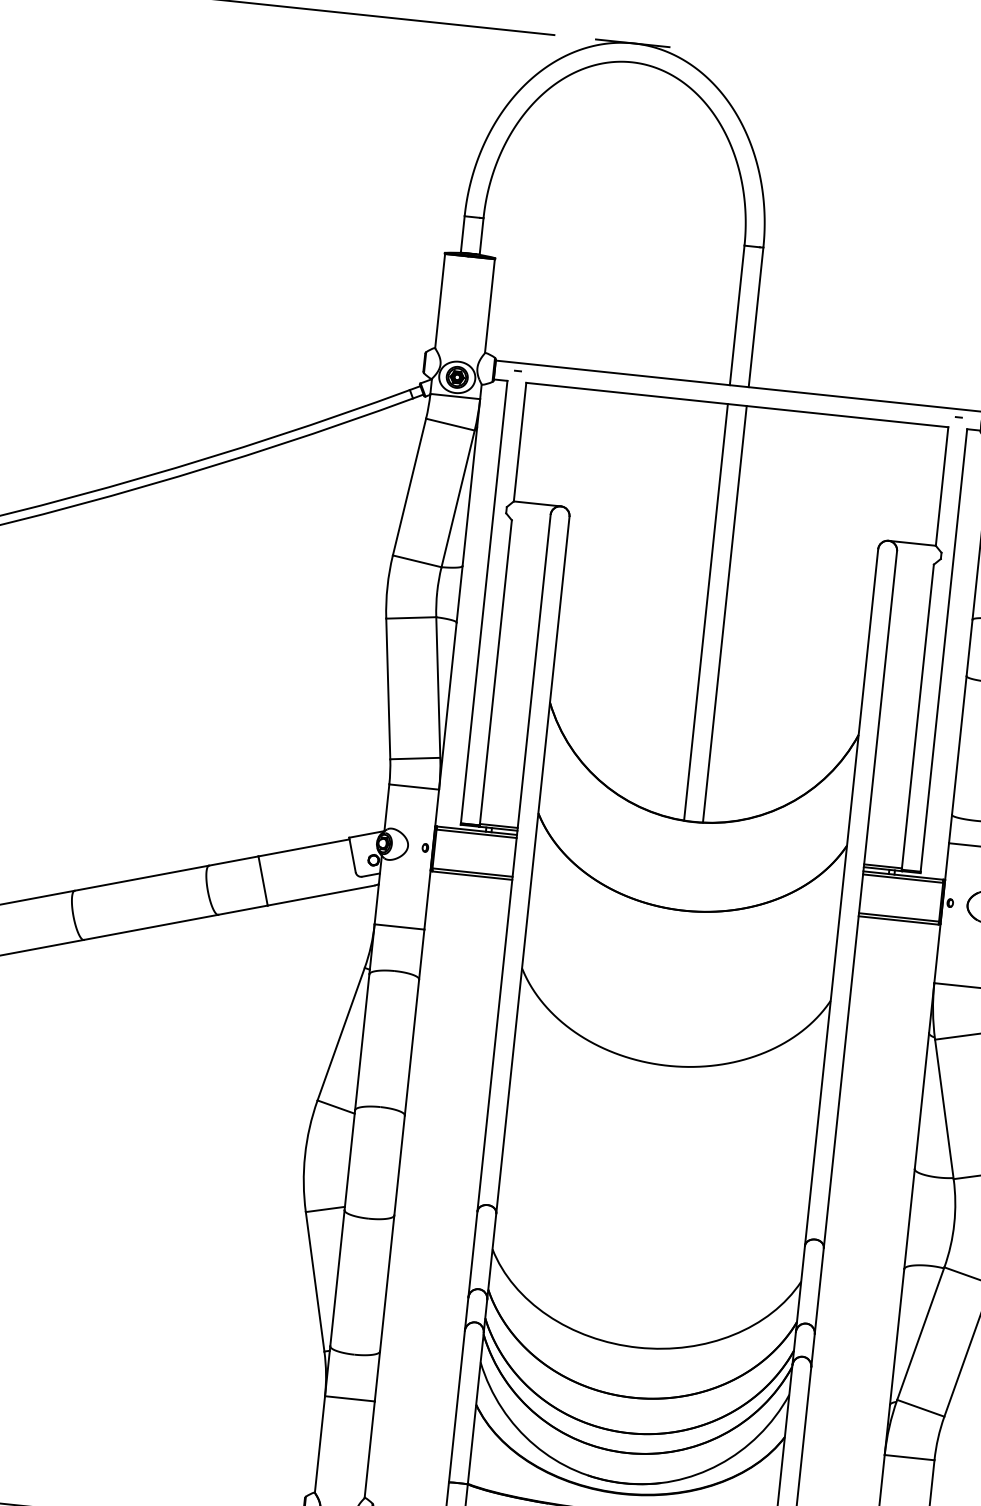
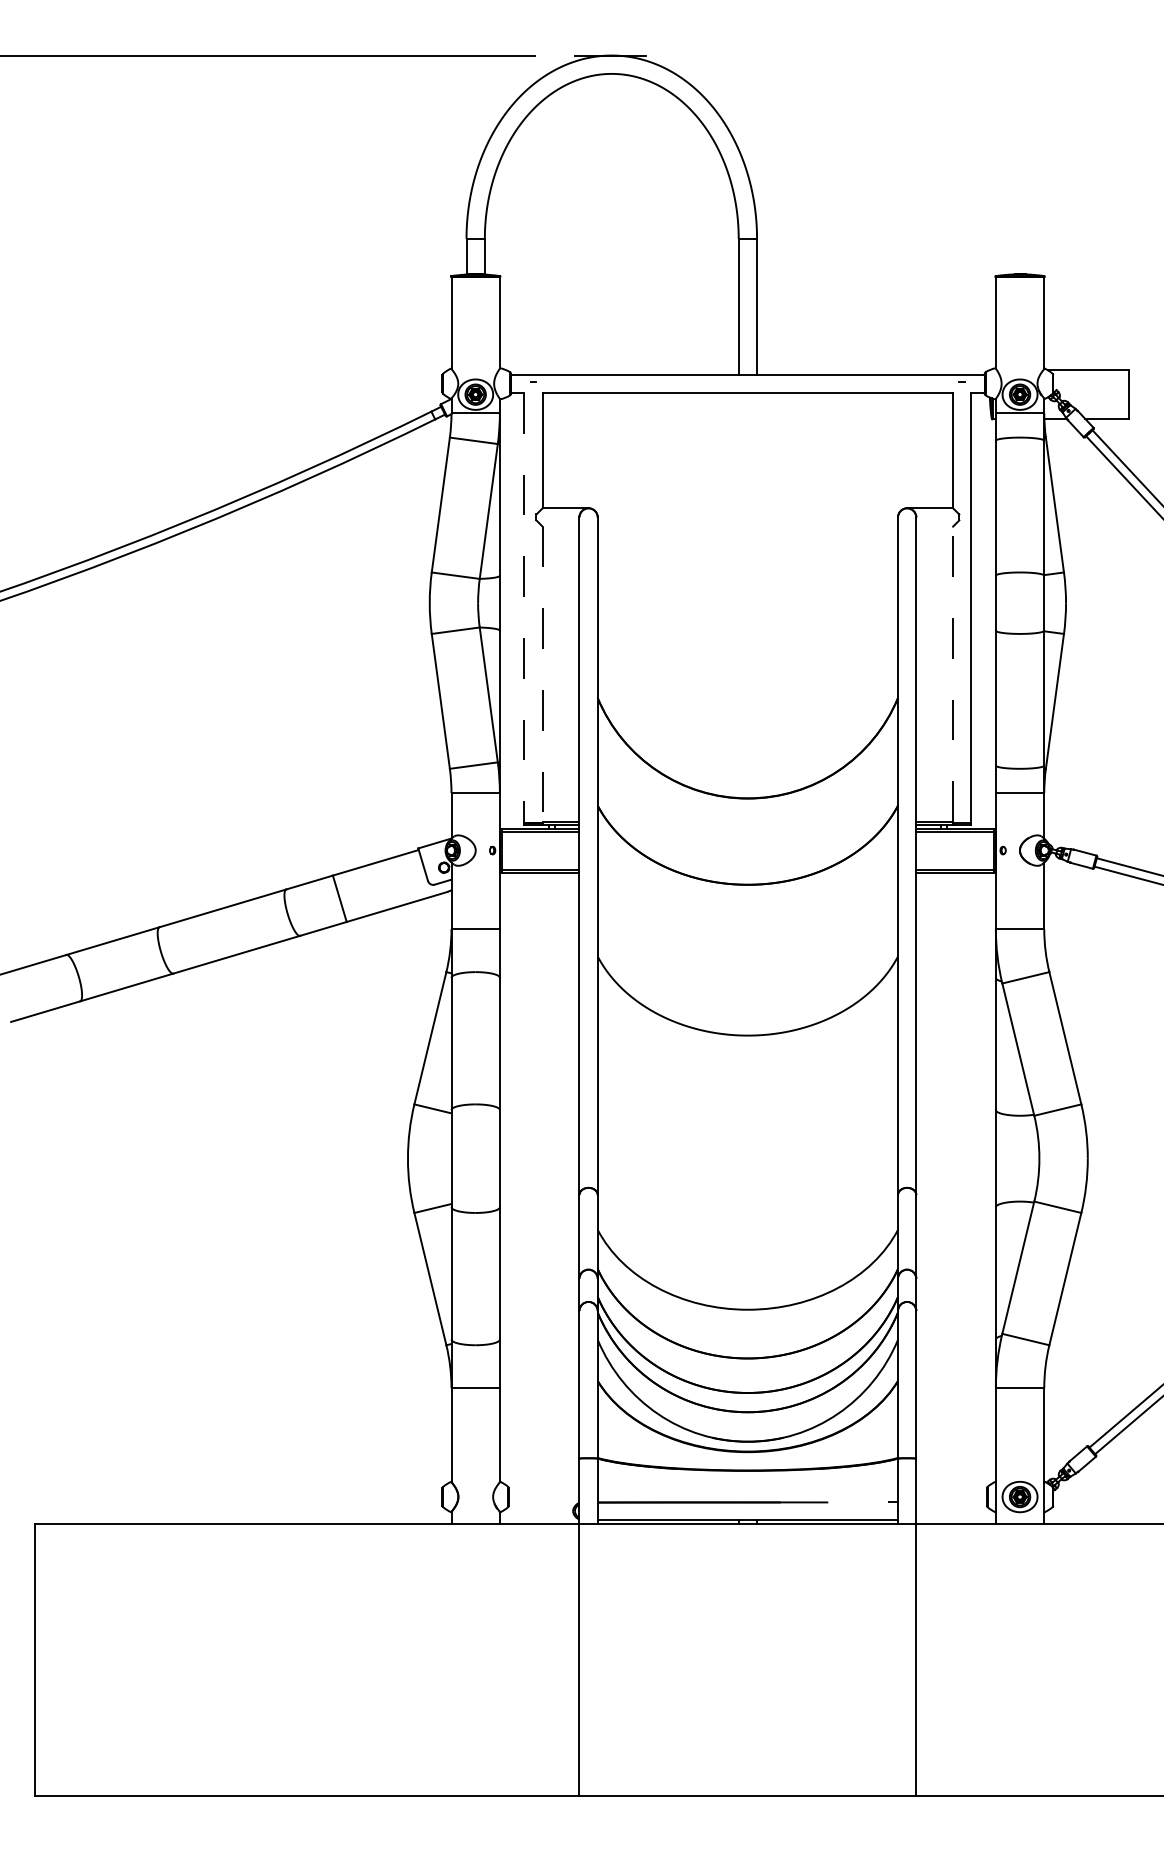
line: (484, 602) -> (524, 608), solid -> dashed
line: (705, 612) -> (738, 595), removed
line: (725, 614) -> (757, 595), removed
line: (495, 672) -> (542, 674), solid -> dashed
line: (918, 716) -> (953, 674), solid -> dashed

